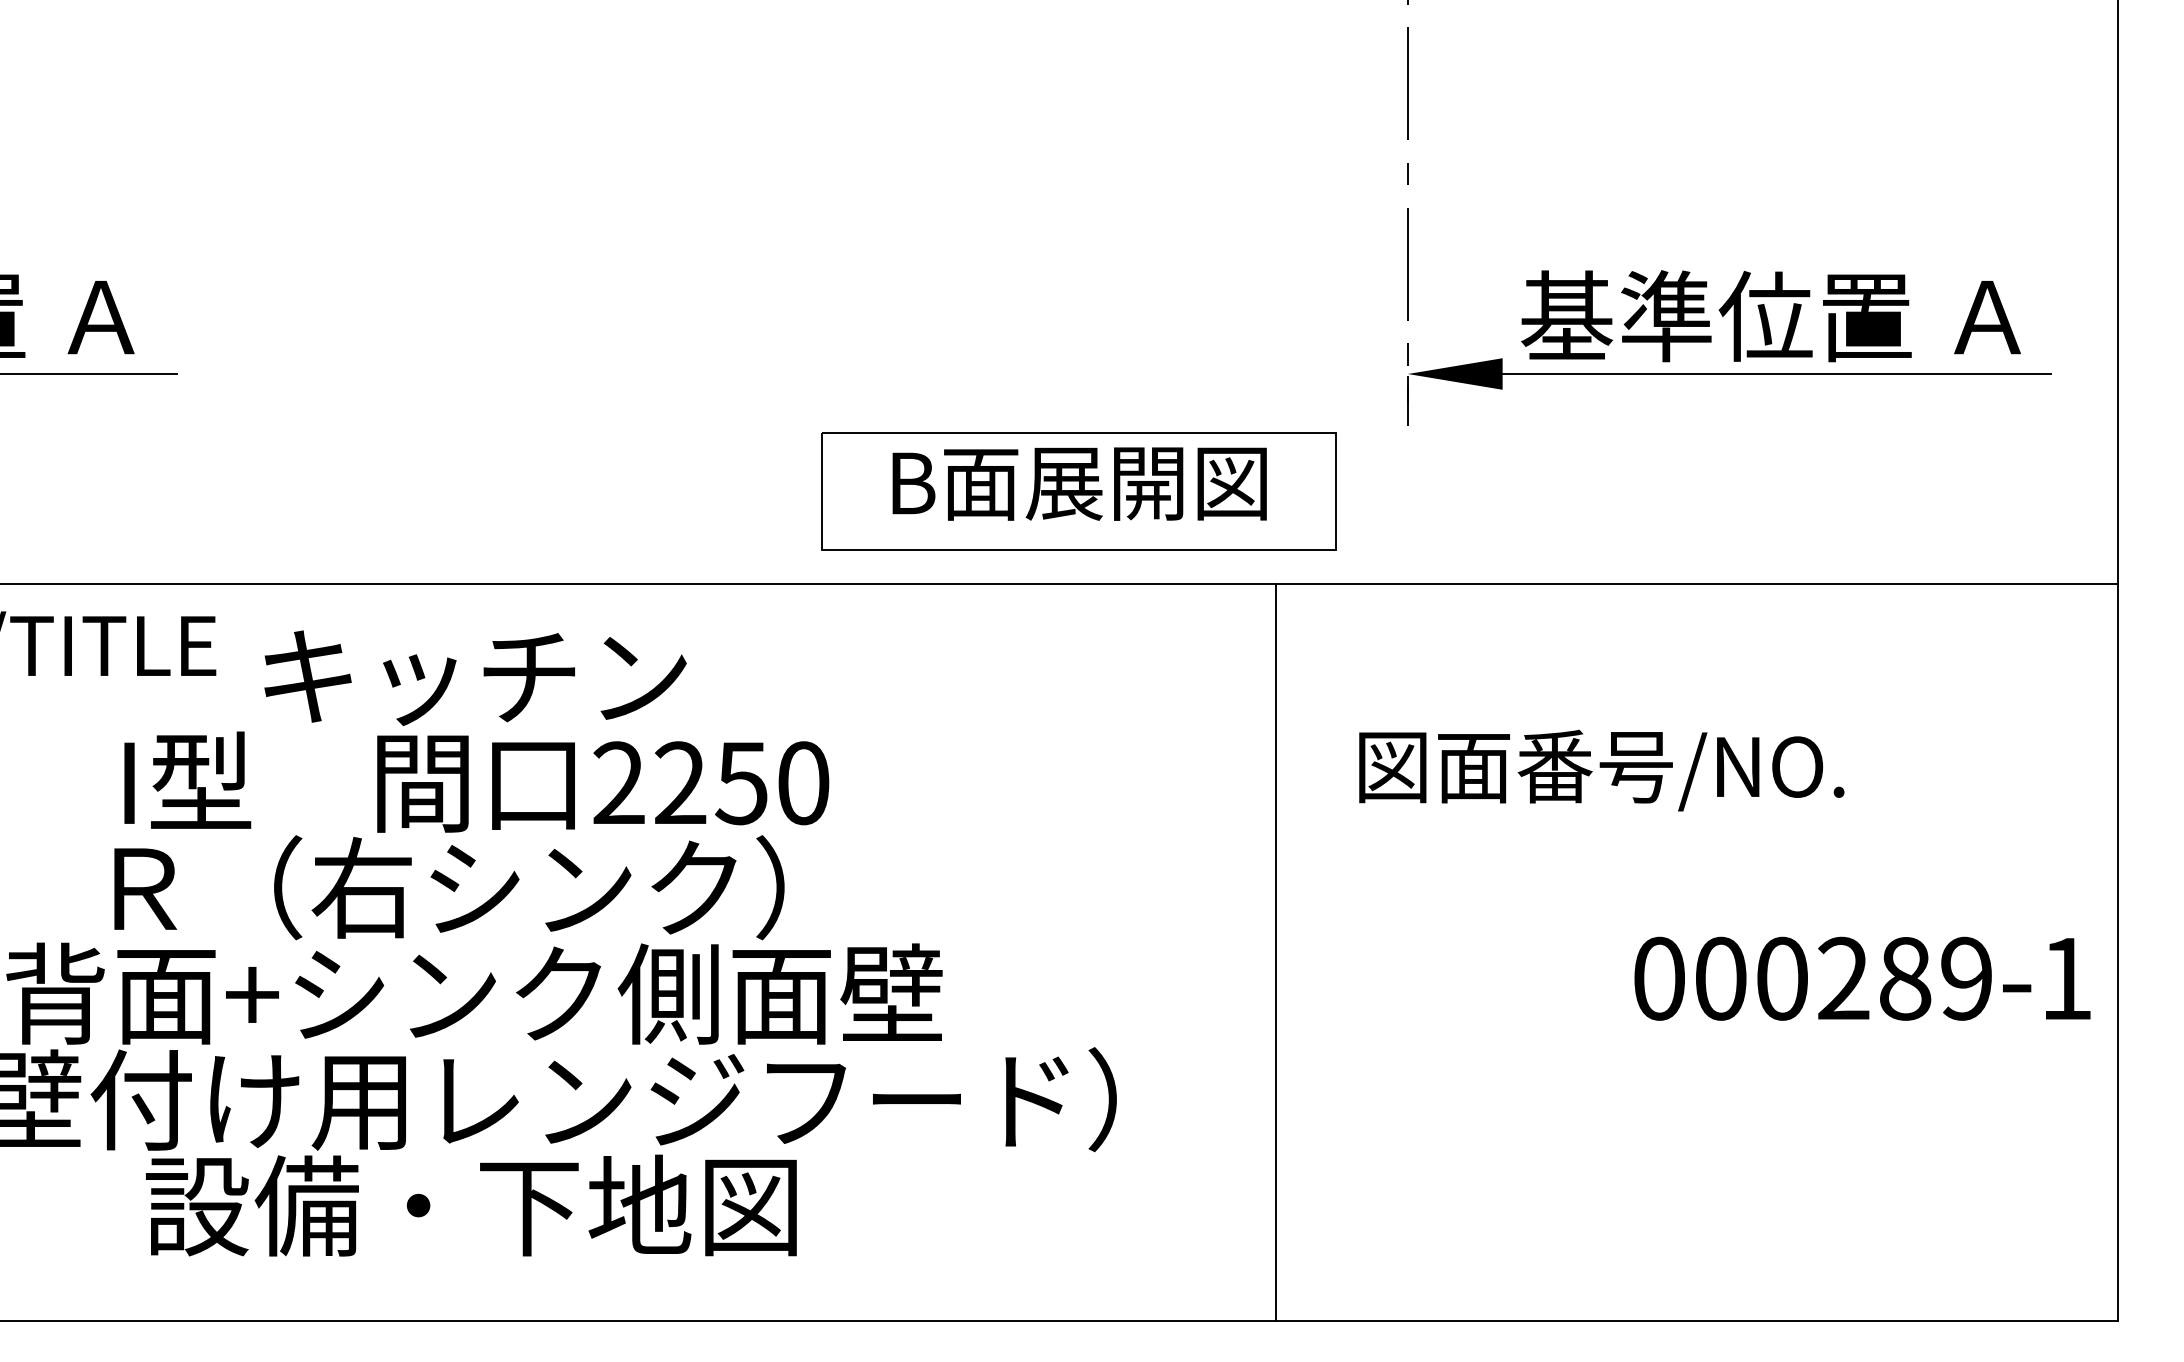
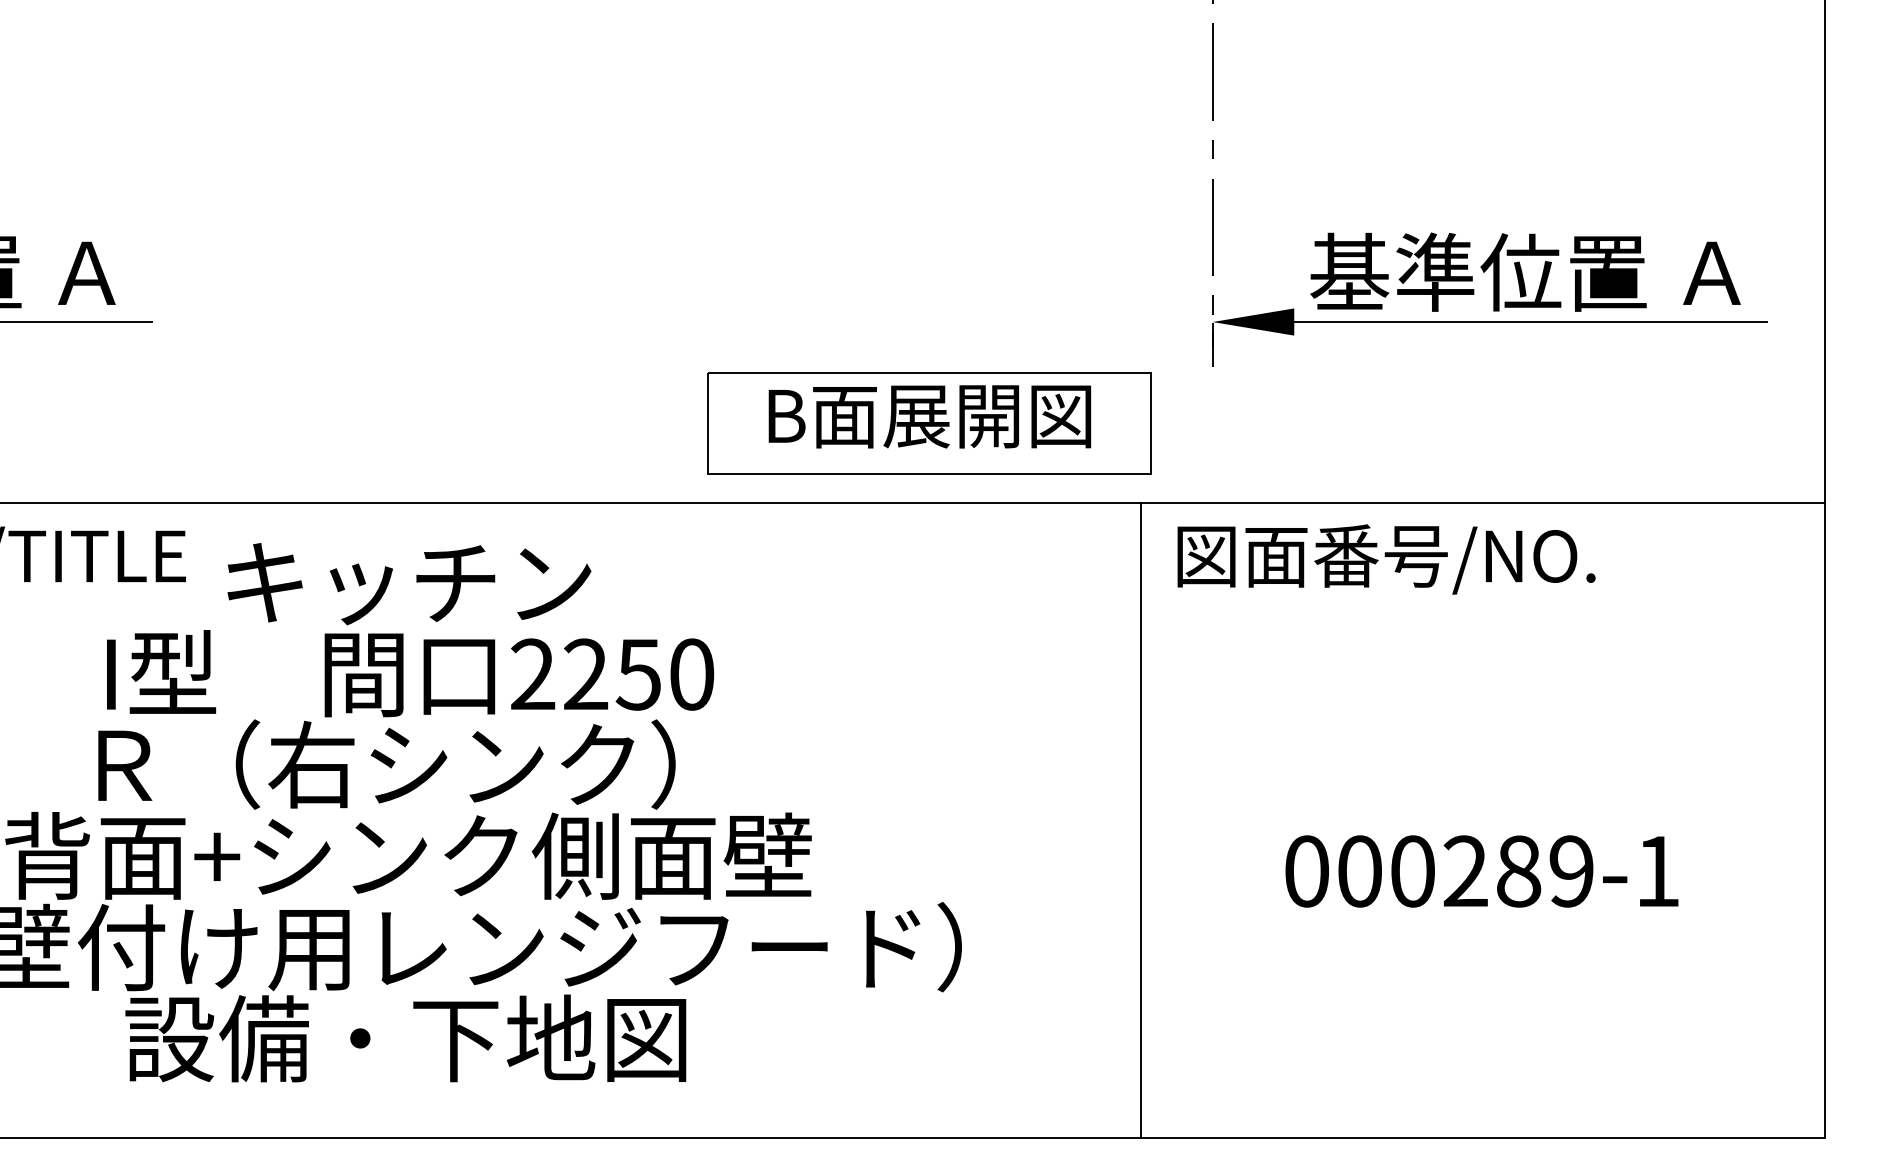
text: (1601, 770) -> (1386, 559), moved
line: (1276, 952) -> (1140, 820), moved
text: (1862, 978) -> (1481, 871), moved

